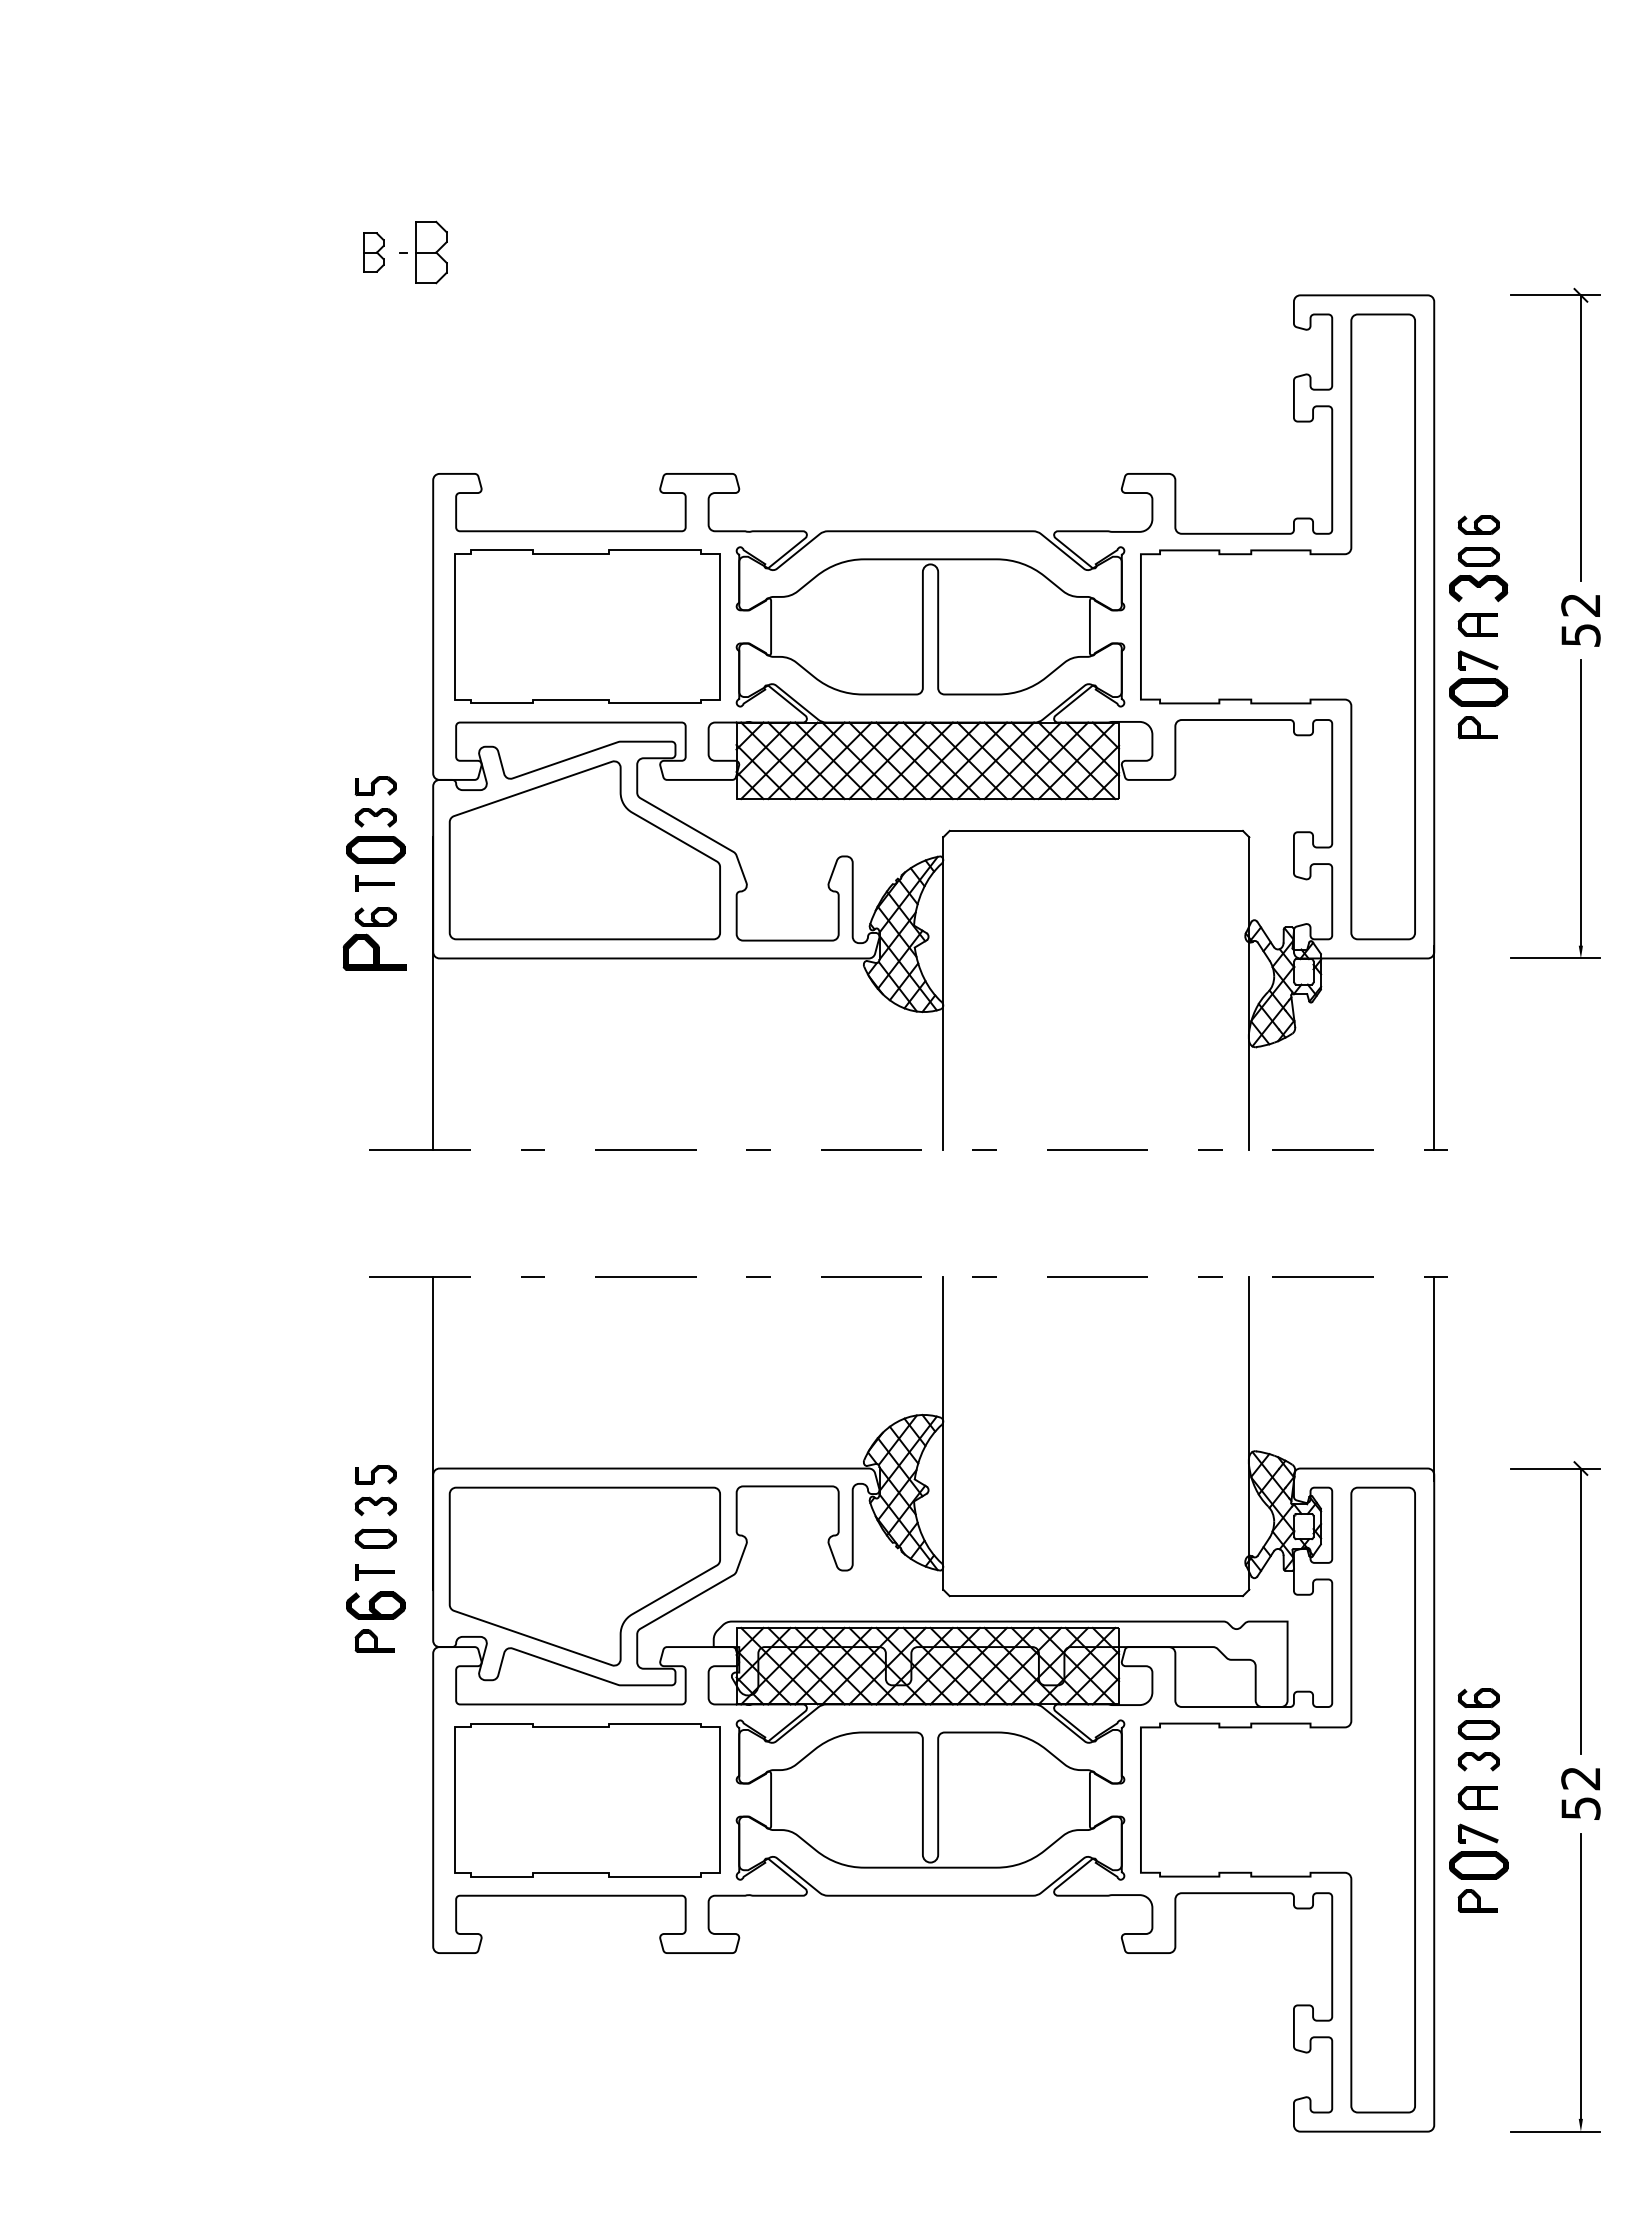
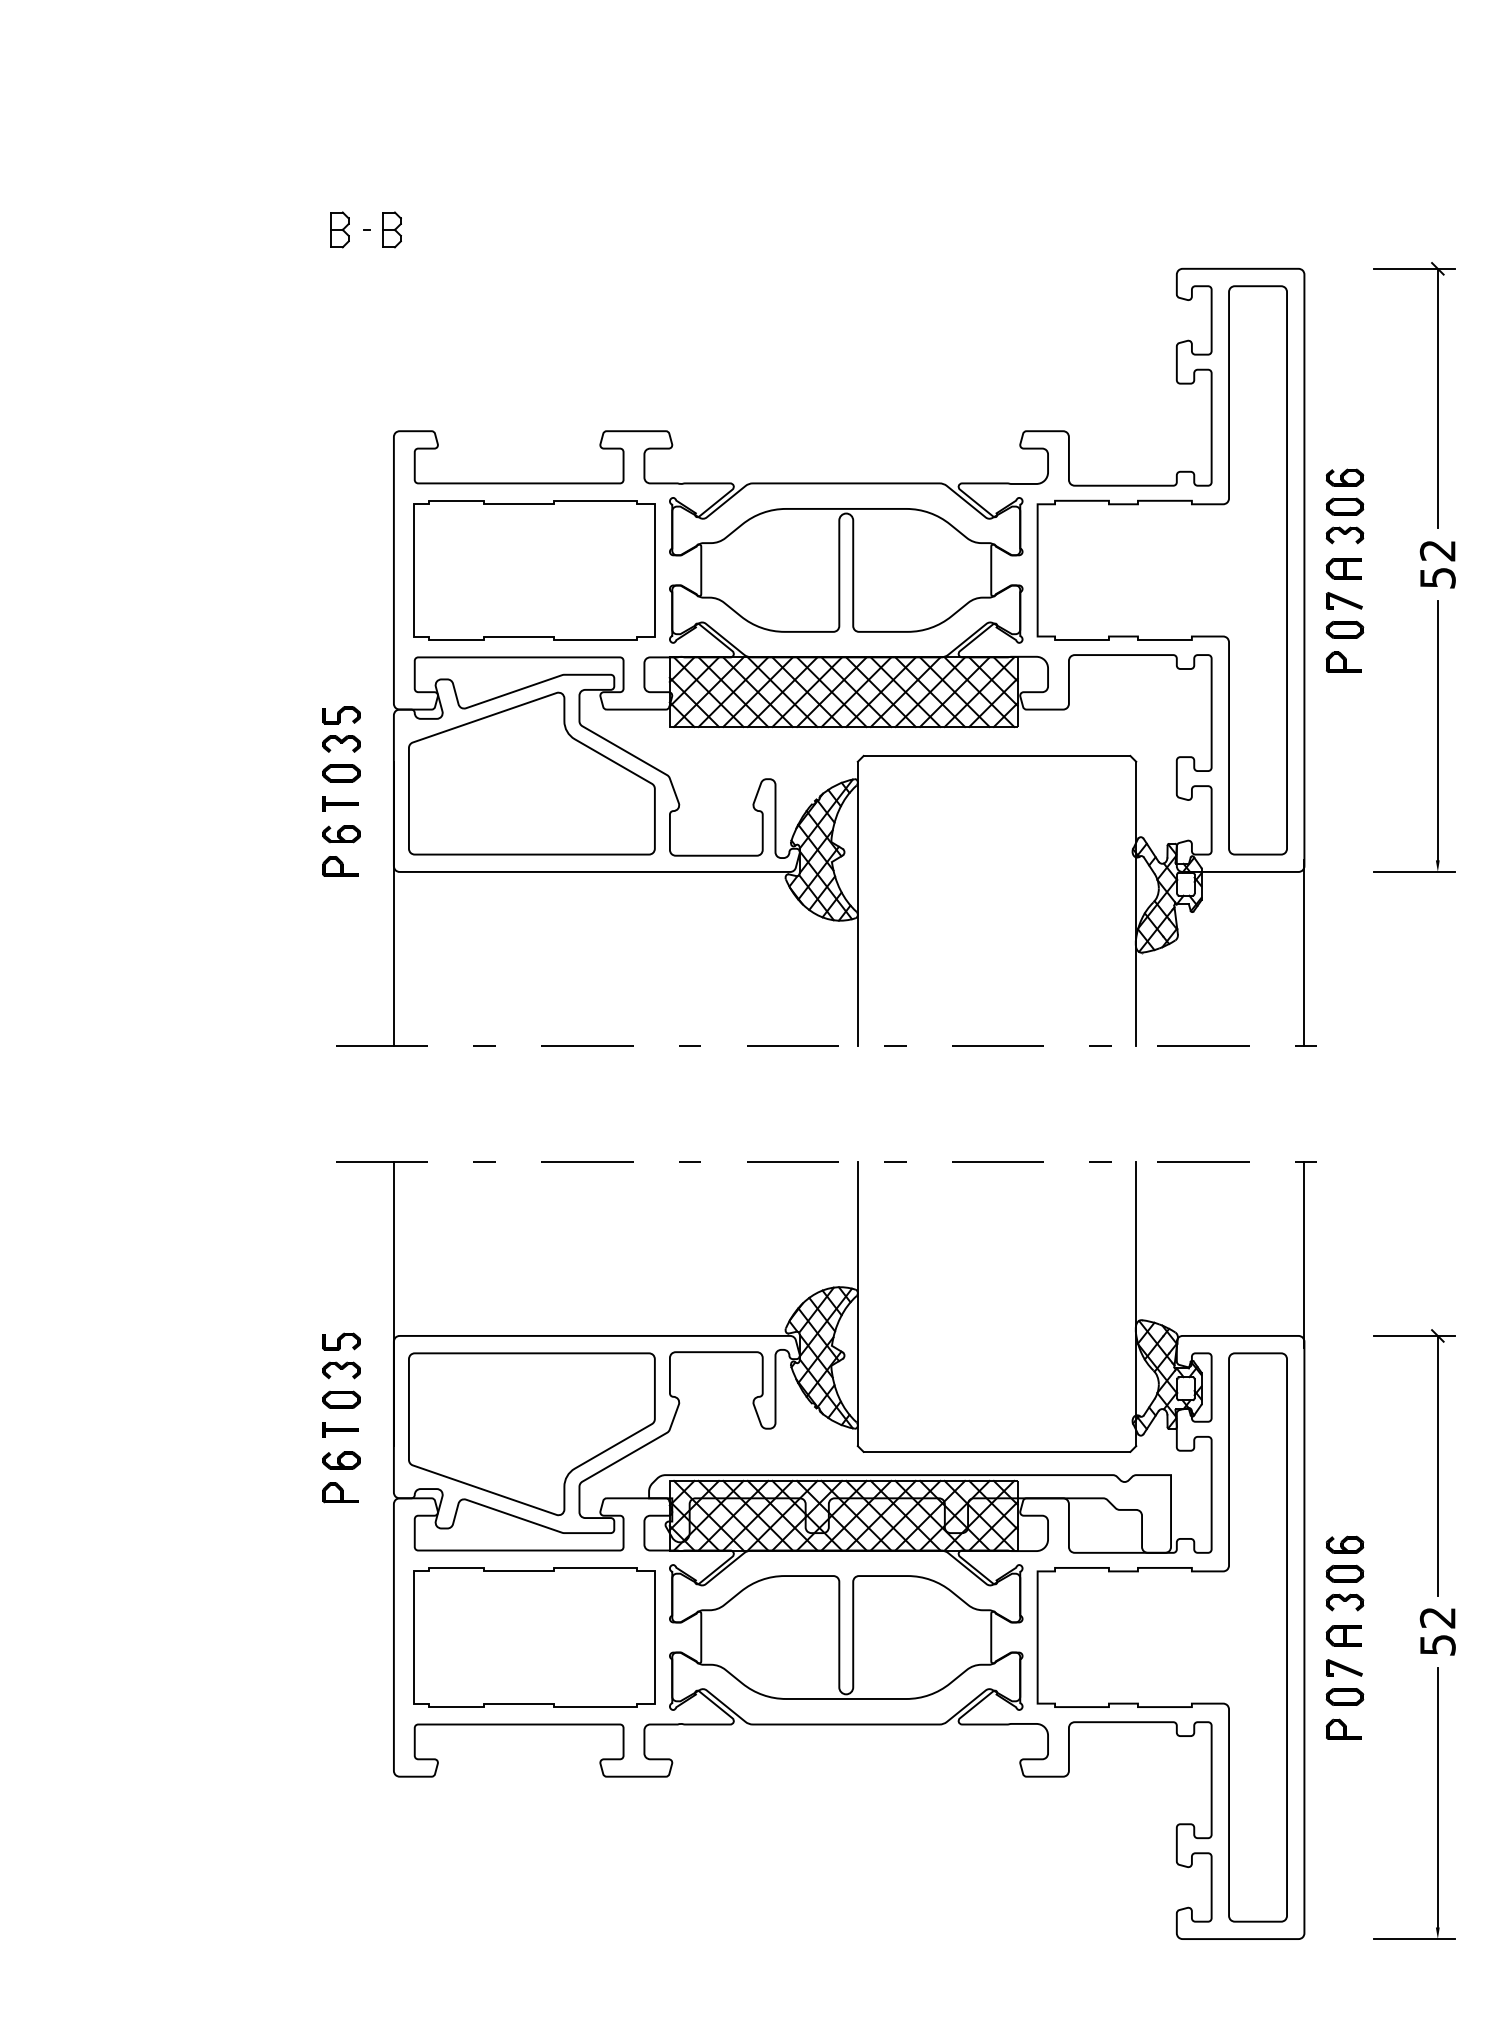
part: (430, 252) -> (391, 229), size x0.62
part: (1479, 588) -> (1345, 535), size x0.71
part: (1479, 691) -> (1345, 629), size x0.71
part: (375, 850) -> (341, 773), size x0.71
part: (374, 952) -> (340, 866), size x0.62
part: (375, 1605) -> (341, 1460), size x0.71
part: (1478, 1864) -> (1344, 1696), size x0.71

